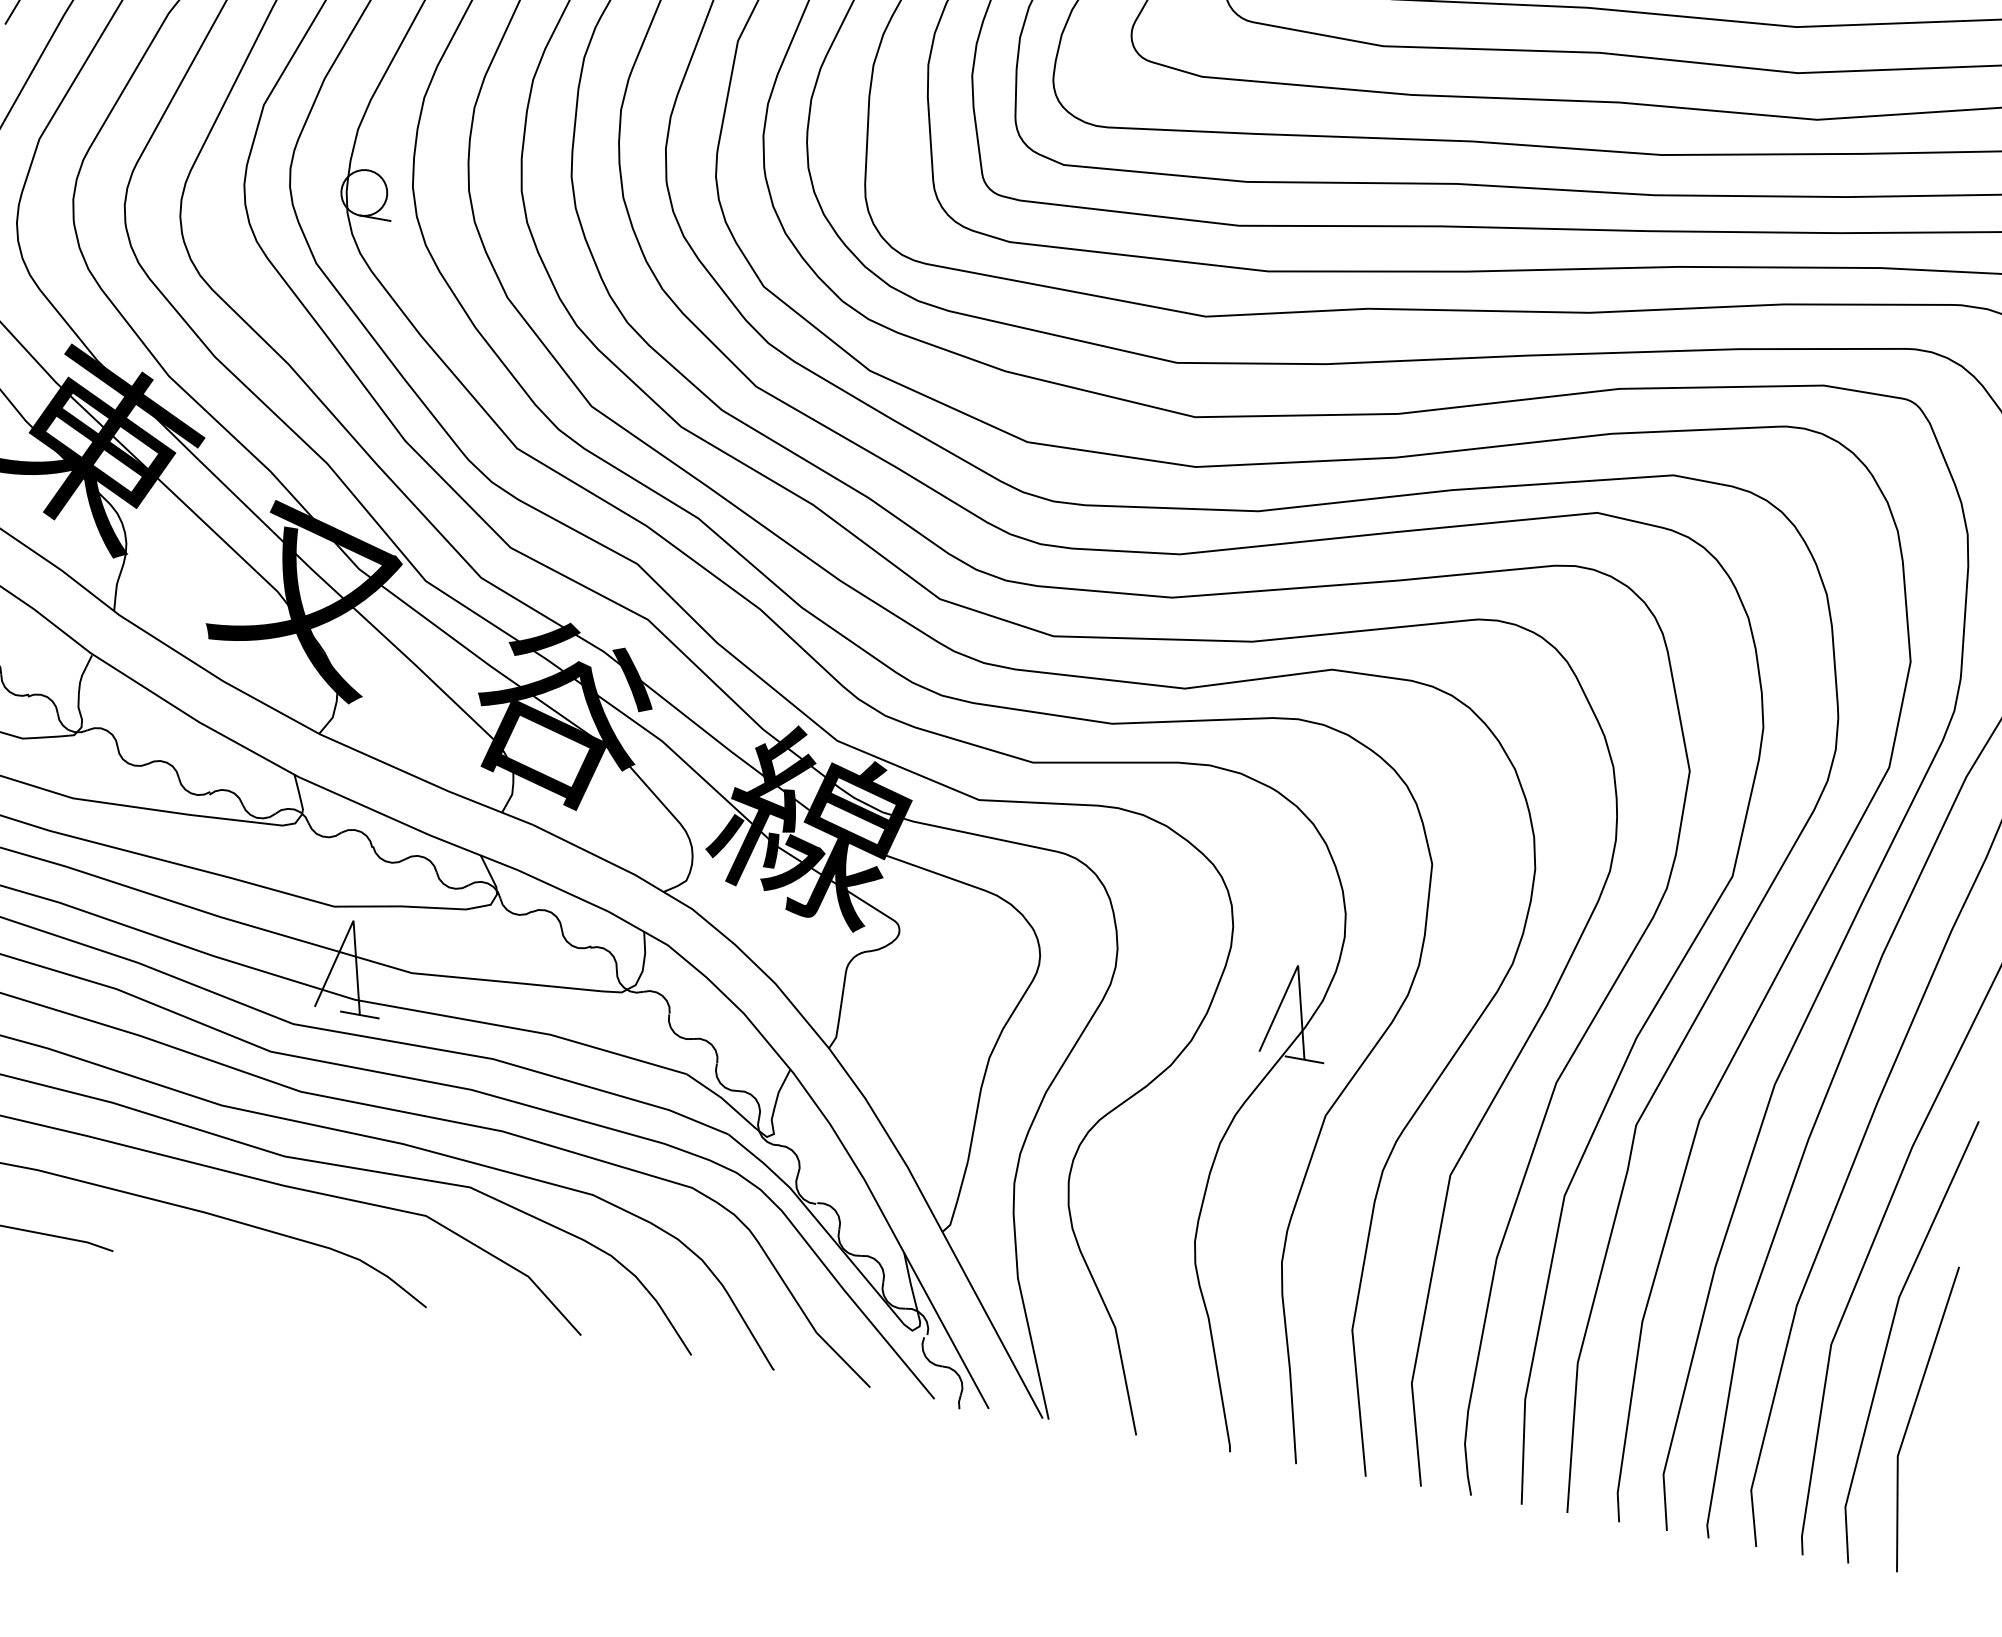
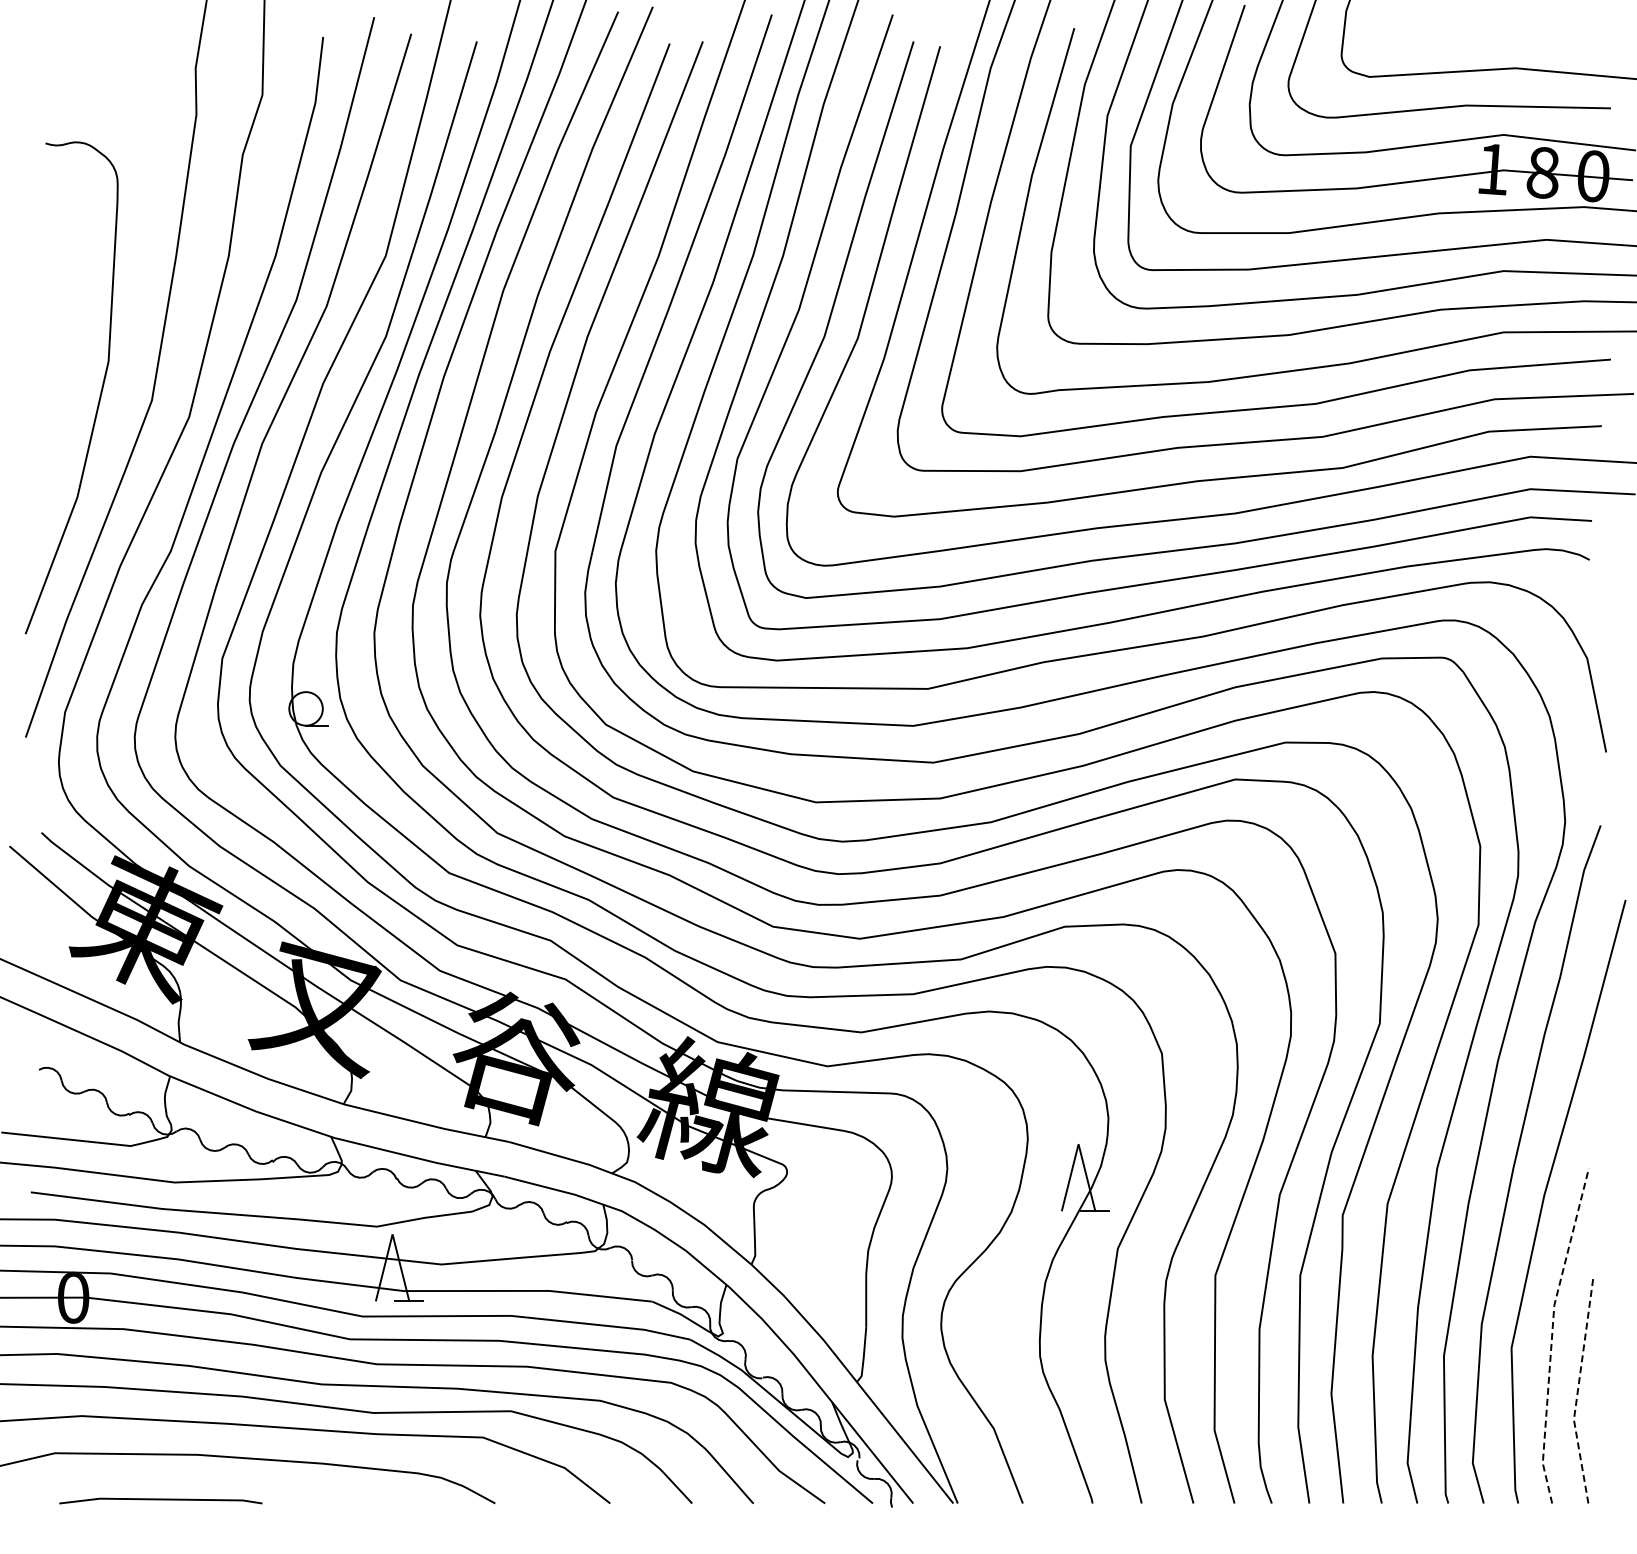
line: (1889, 1336) -> (1552, 1334), solid -> dashed
line: (1909, 1417) -> (1577, 1390), solid -> dashed

